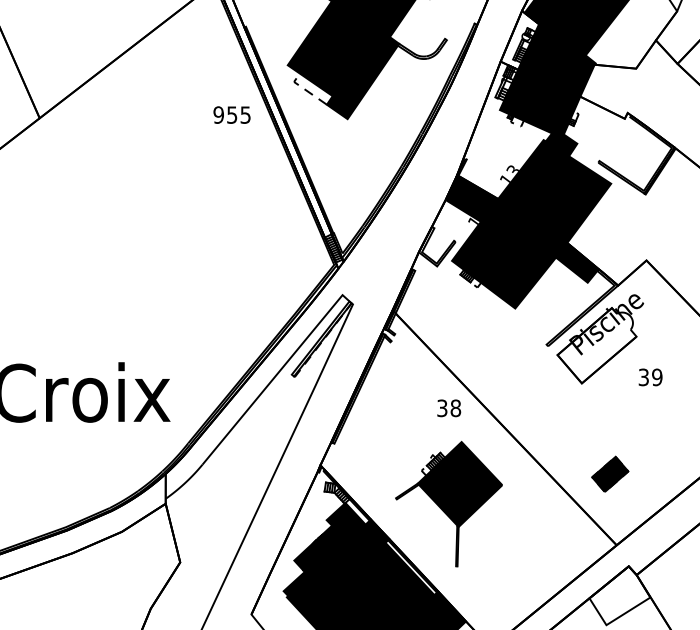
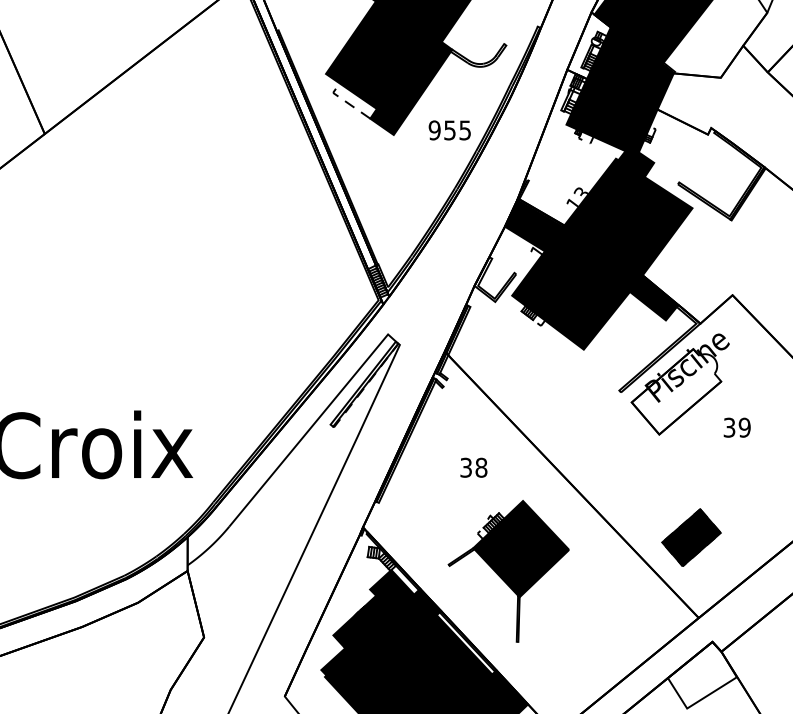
text: (231, 115) -> (449, 130), moved
text: (448, 408) -> (473, 467), moved
part: (610, 474) -> (691, 537), size x1.43

